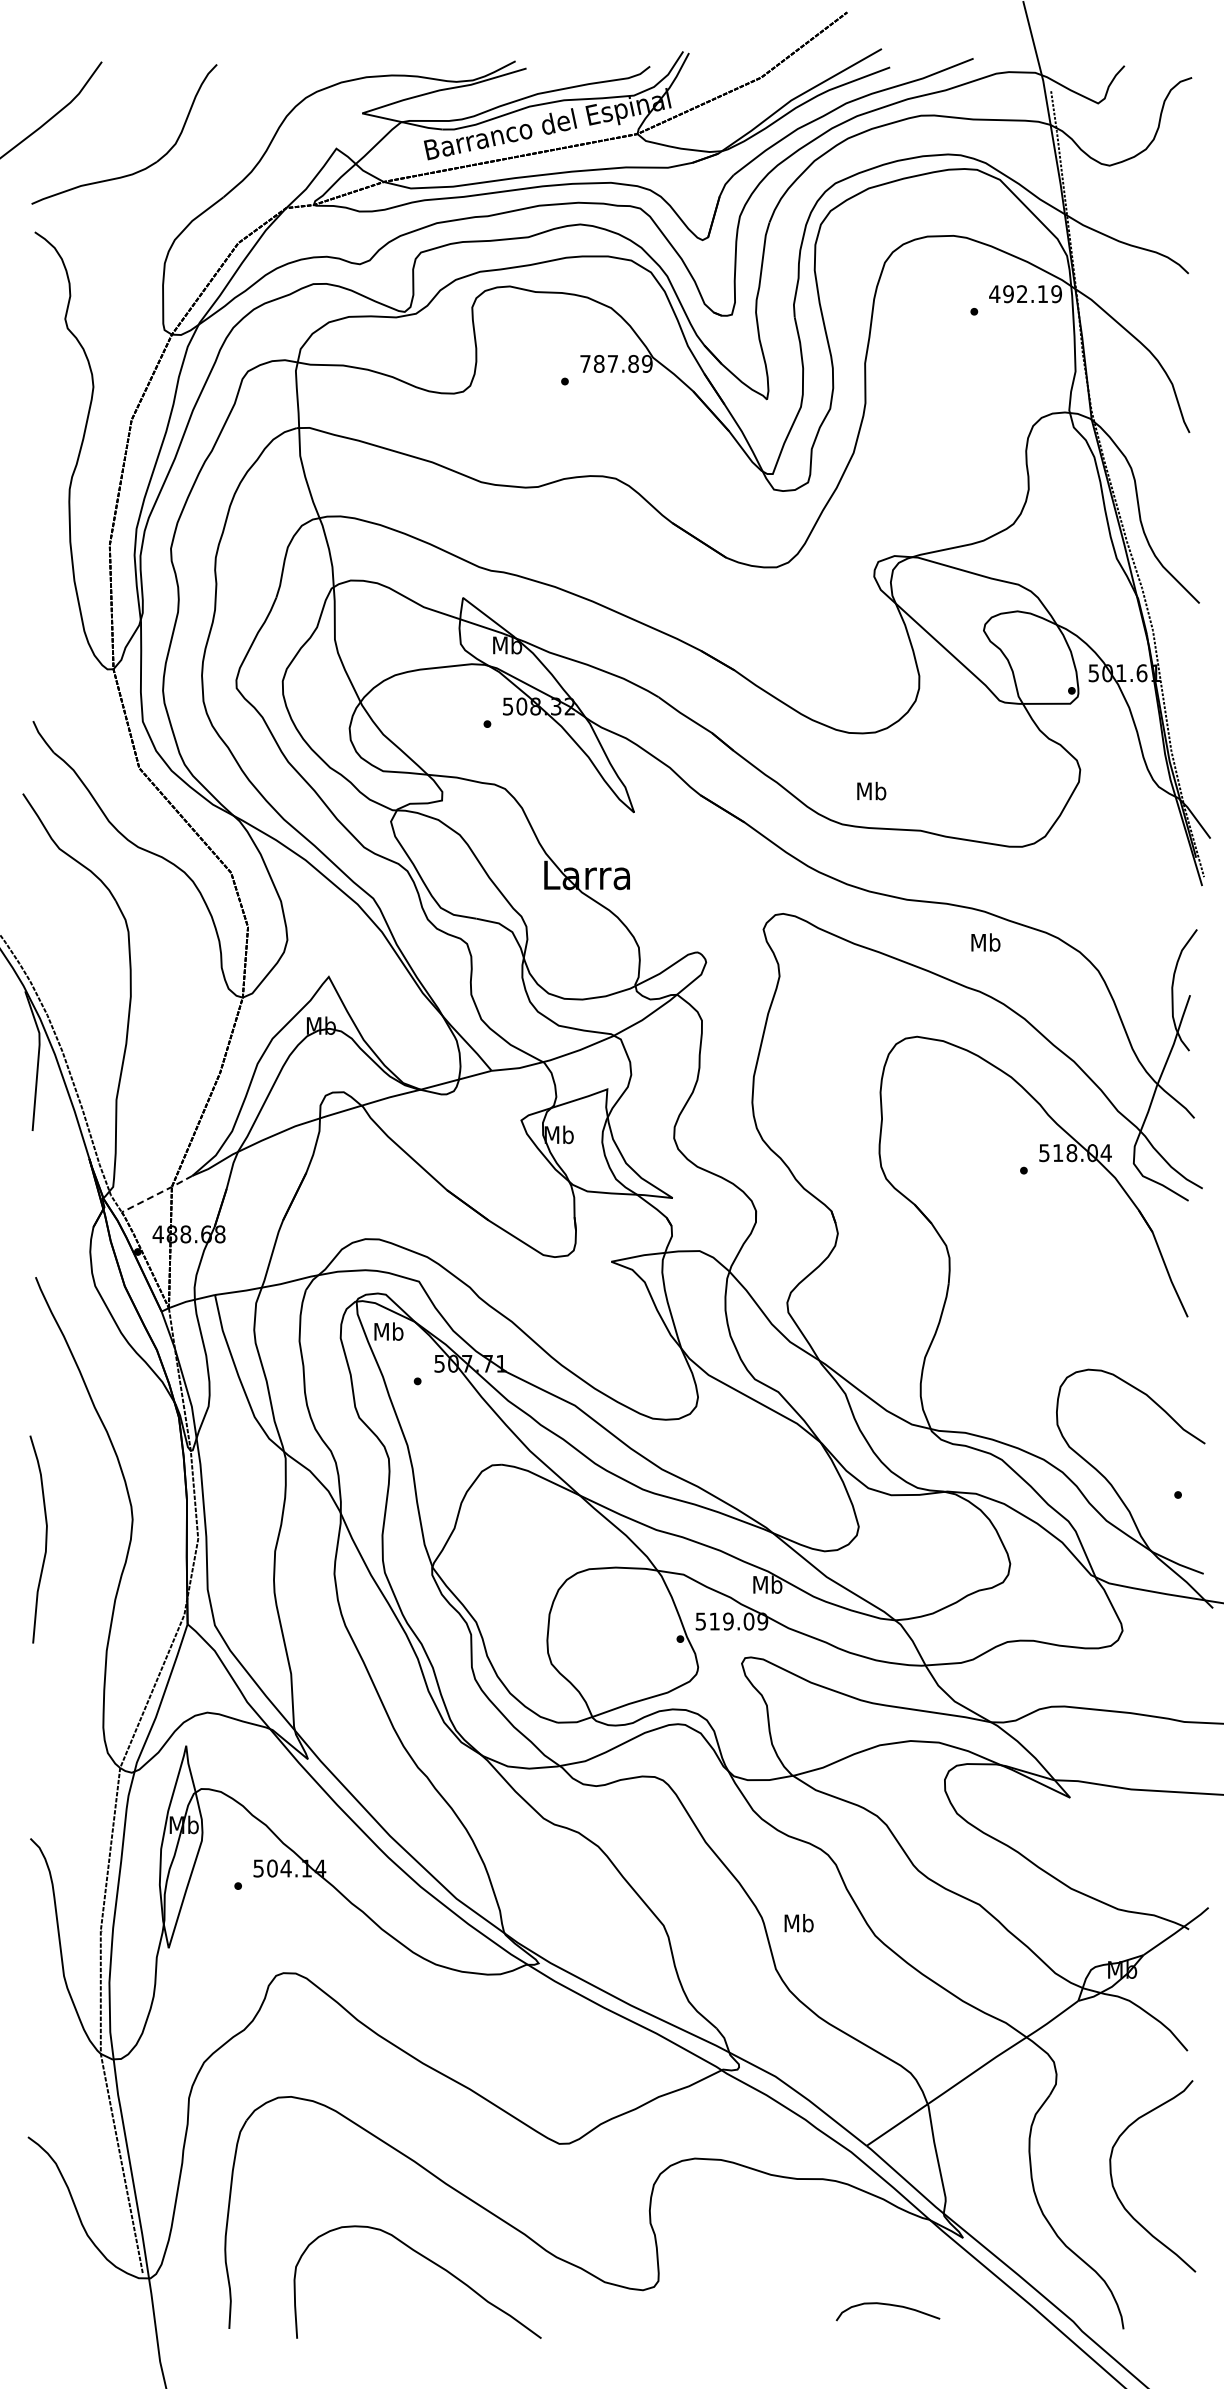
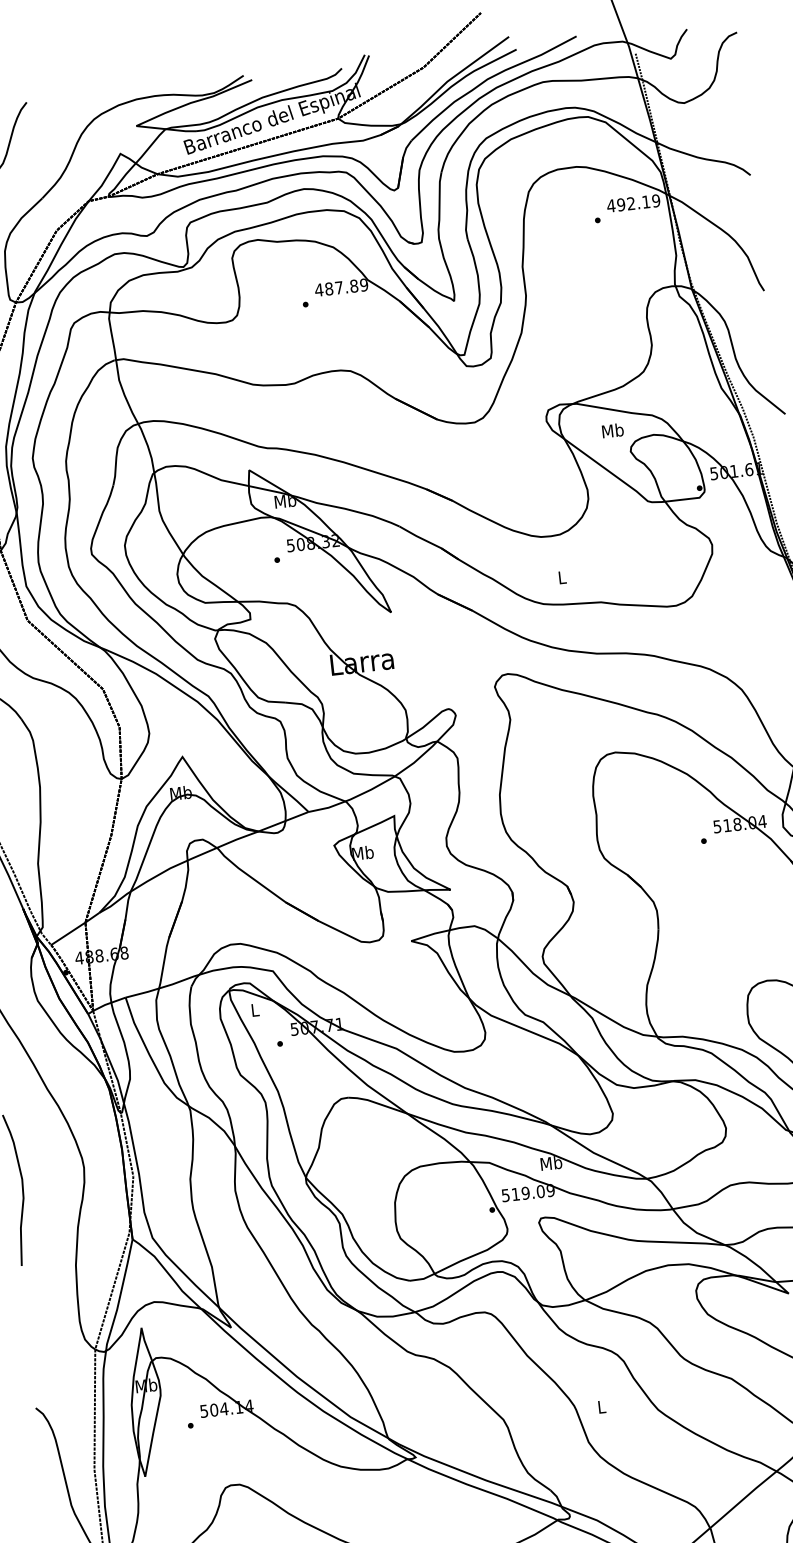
text: (585, 363) -> (319, 289), 787.89 -> 487.89
text: (871, 790) -> (562, 577), Mb -> L
text: (985, 942) -> (612, 430), moved
line: (157, 1194) -> (75, 929), dashed -> solid
text: (388, 1331) -> (254, 1010), Mb -> L
text: (798, 1923) -> (601, 1407), Mb -> L

